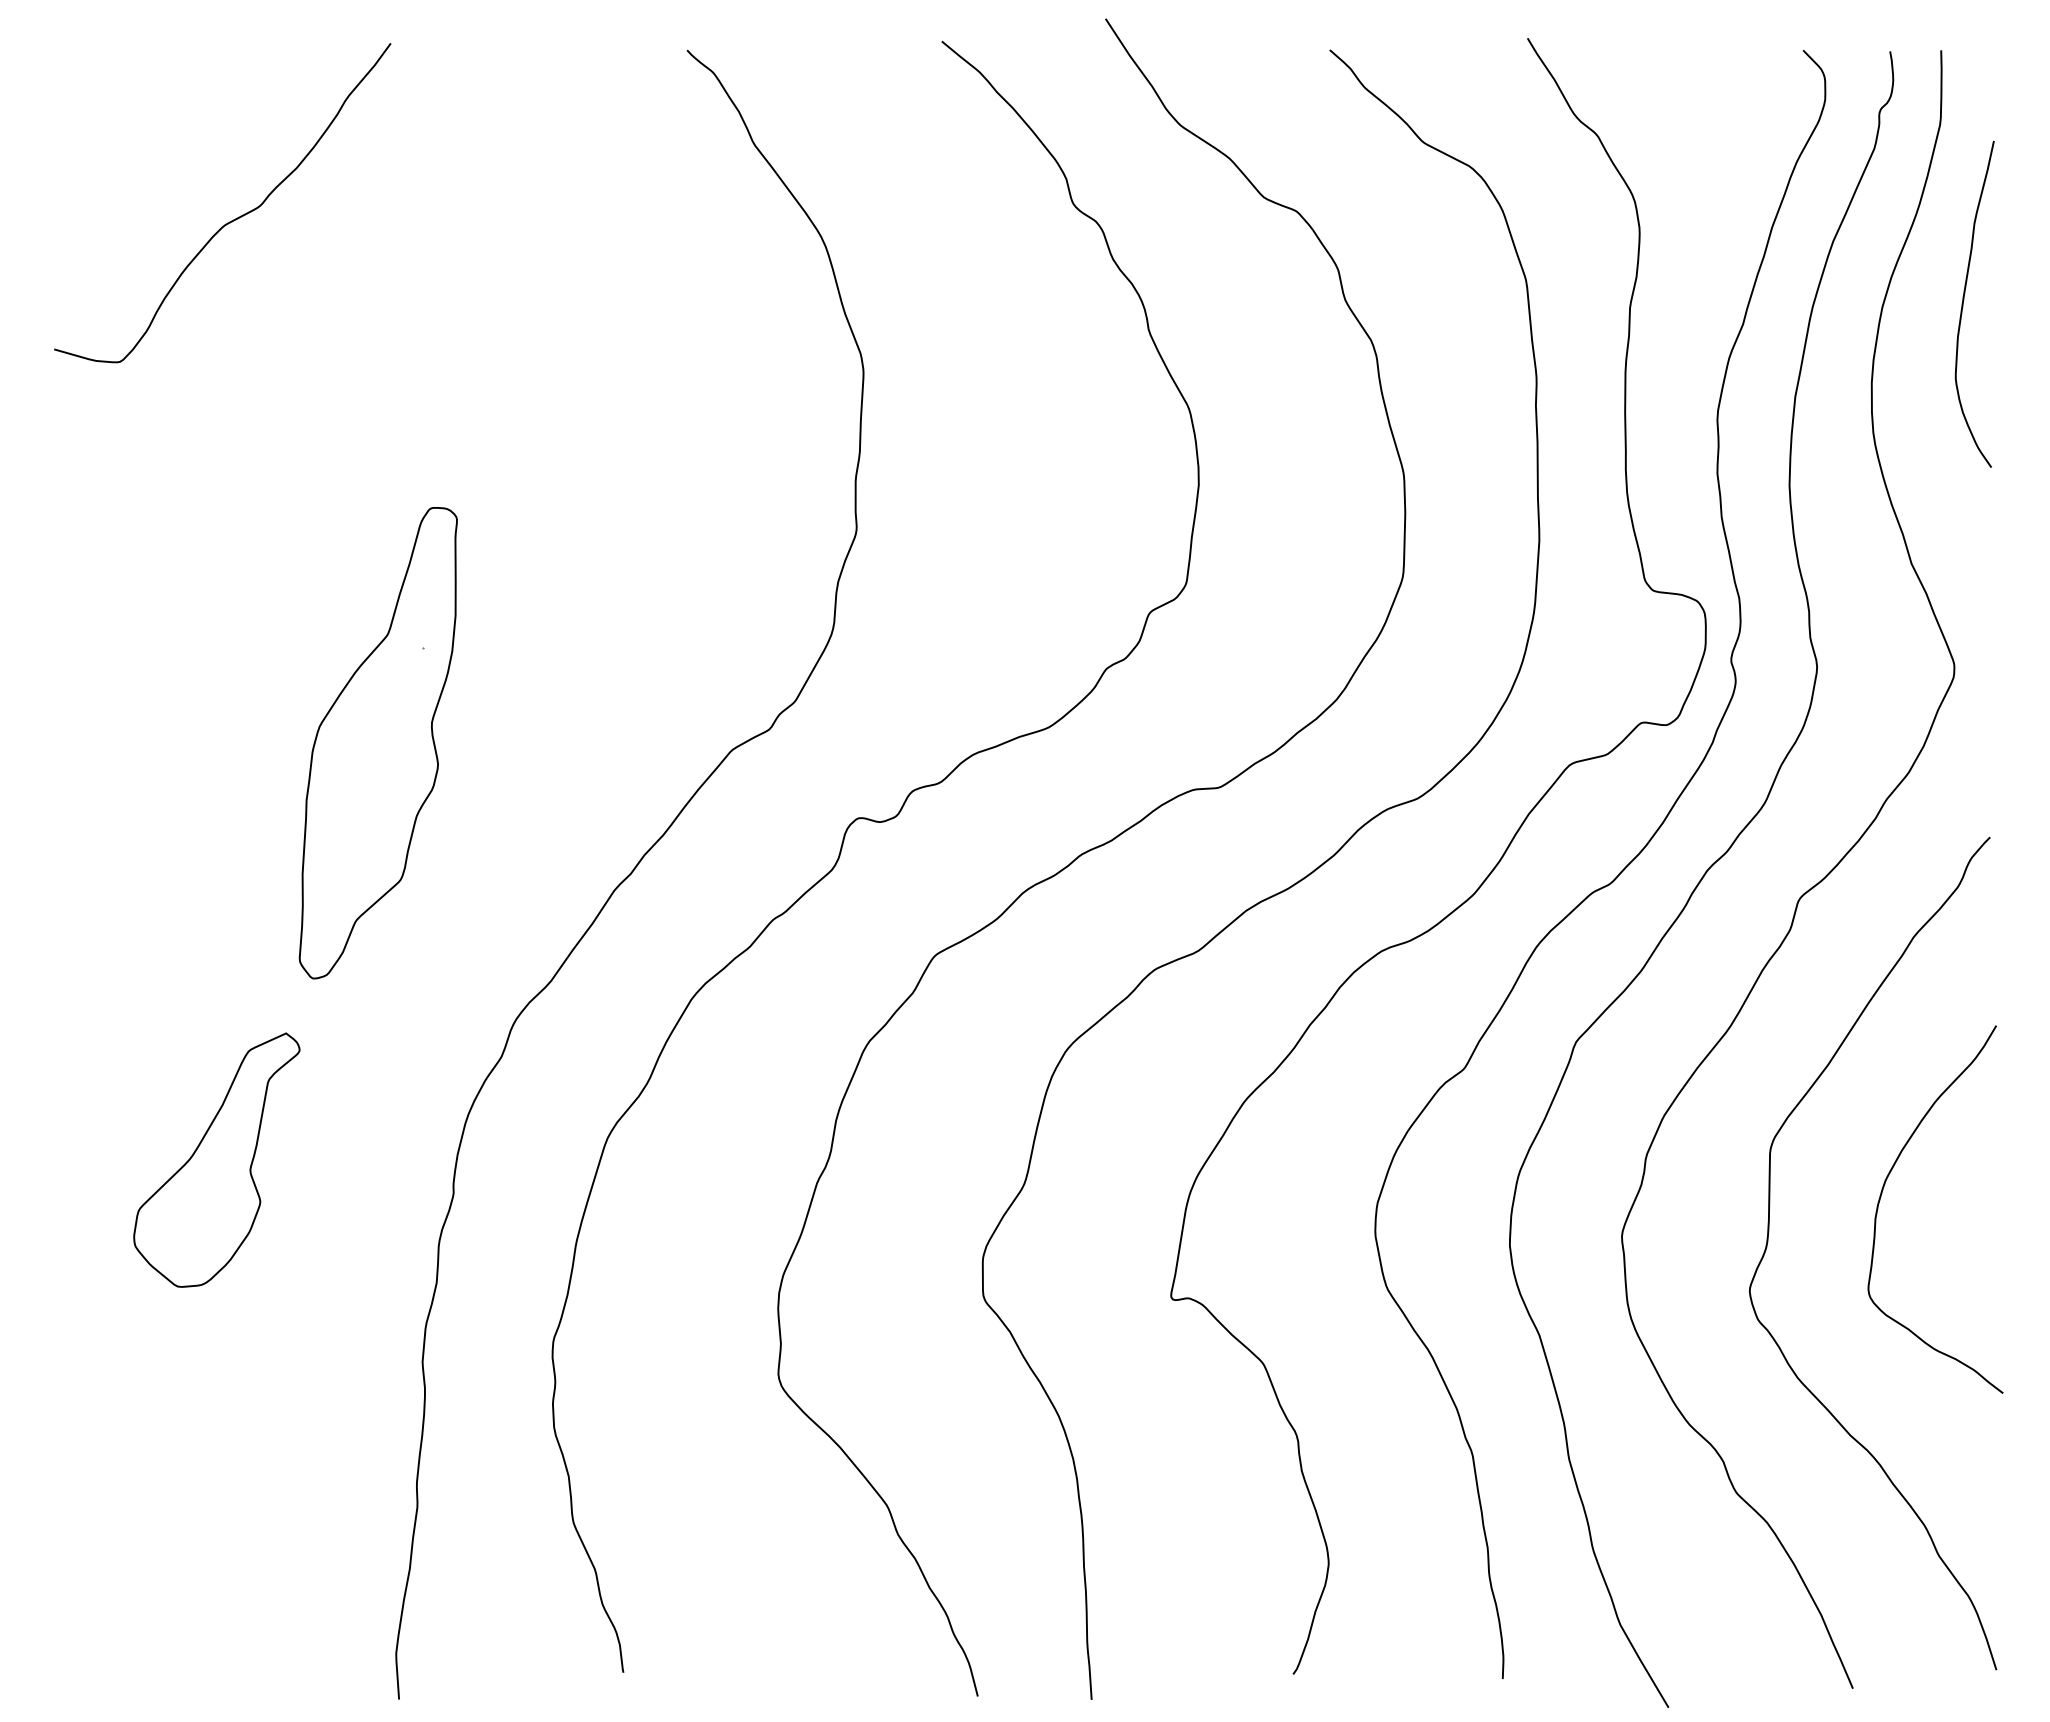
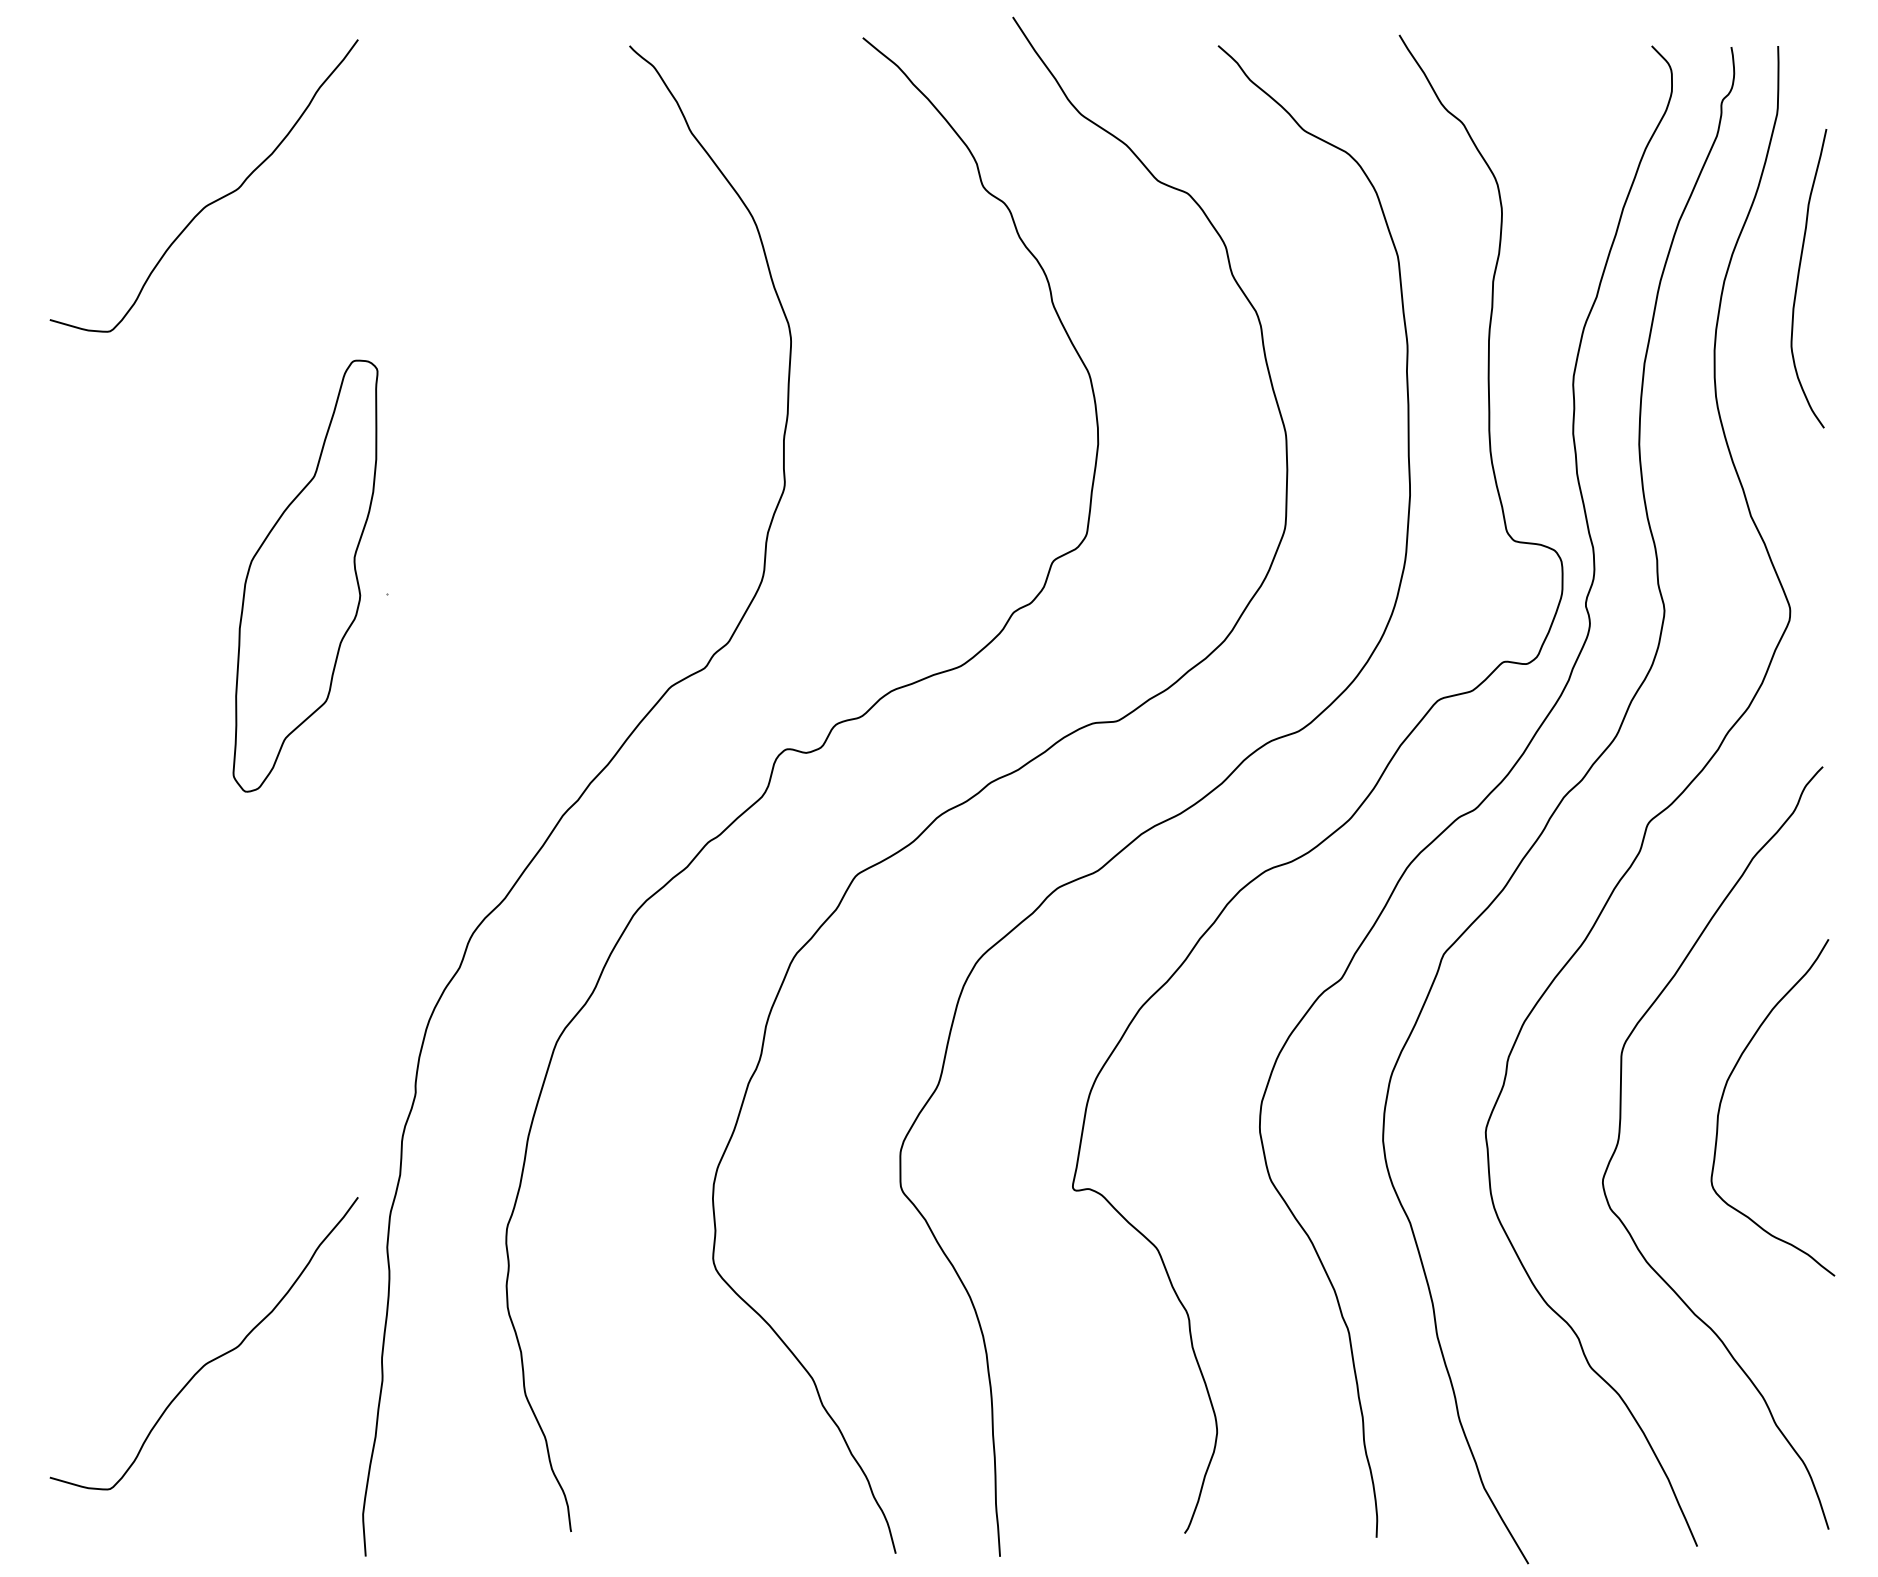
part: (377, 743) -> (304, 576), moved
part: (216, 1159) -> (198, 1061), removed
curve: (231, 1484) -> (212, 1359), added

